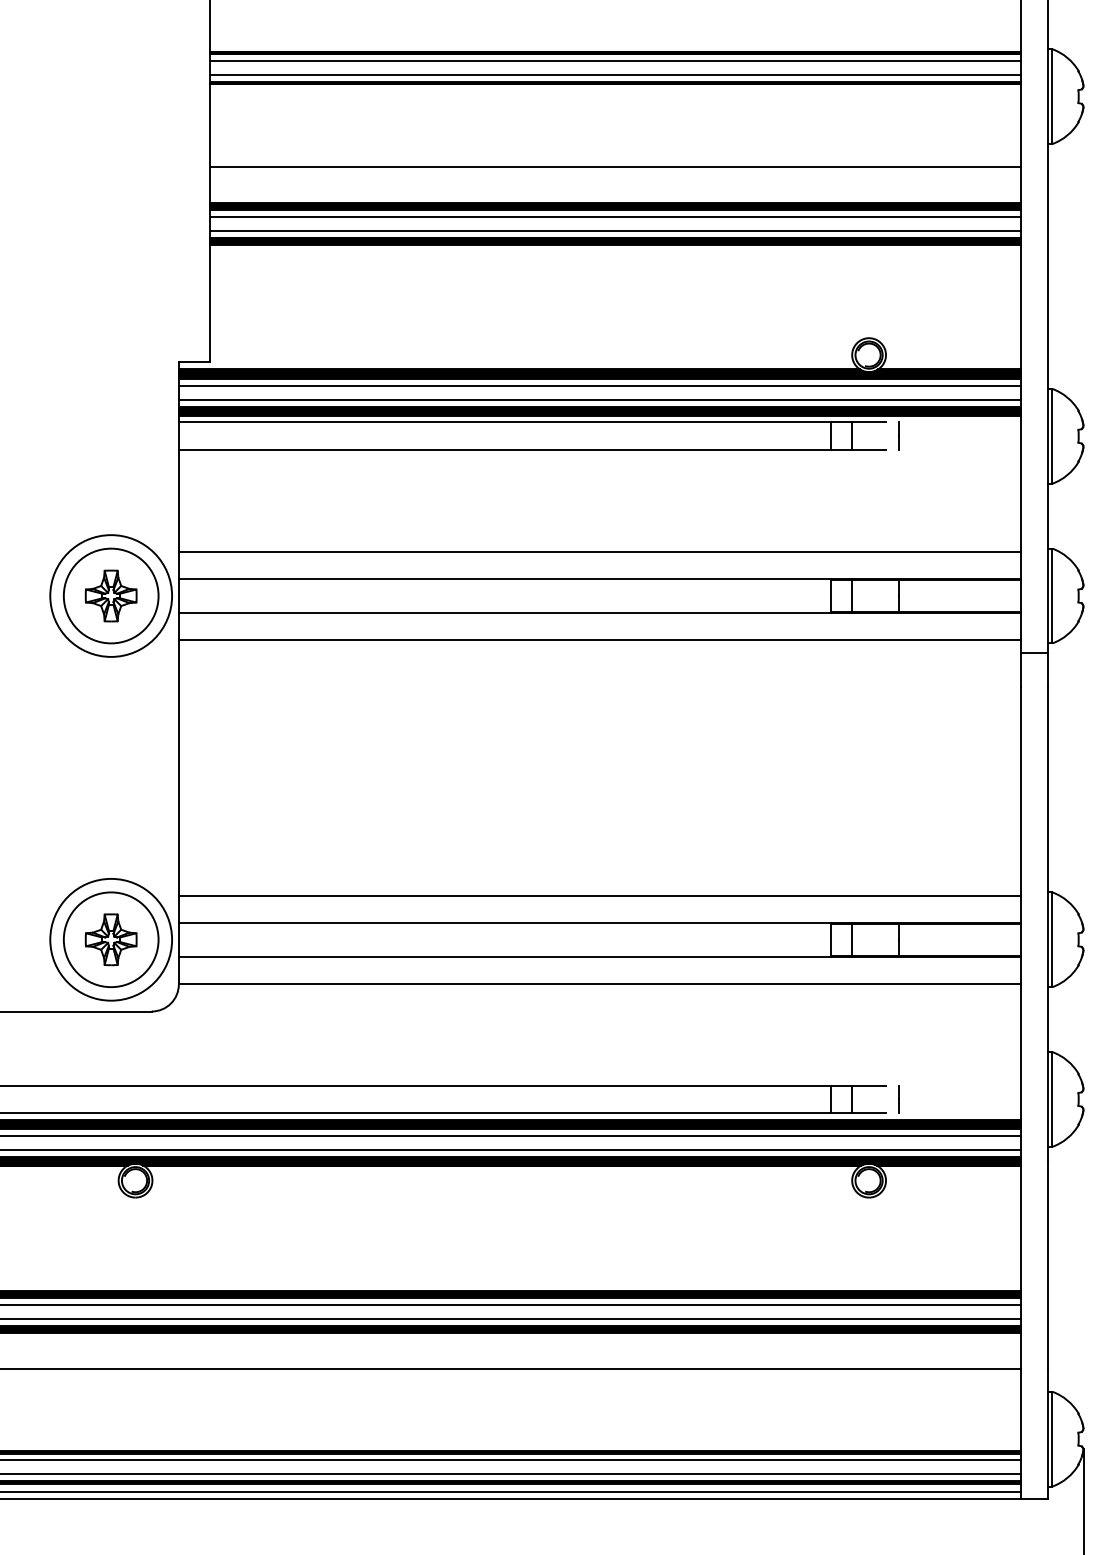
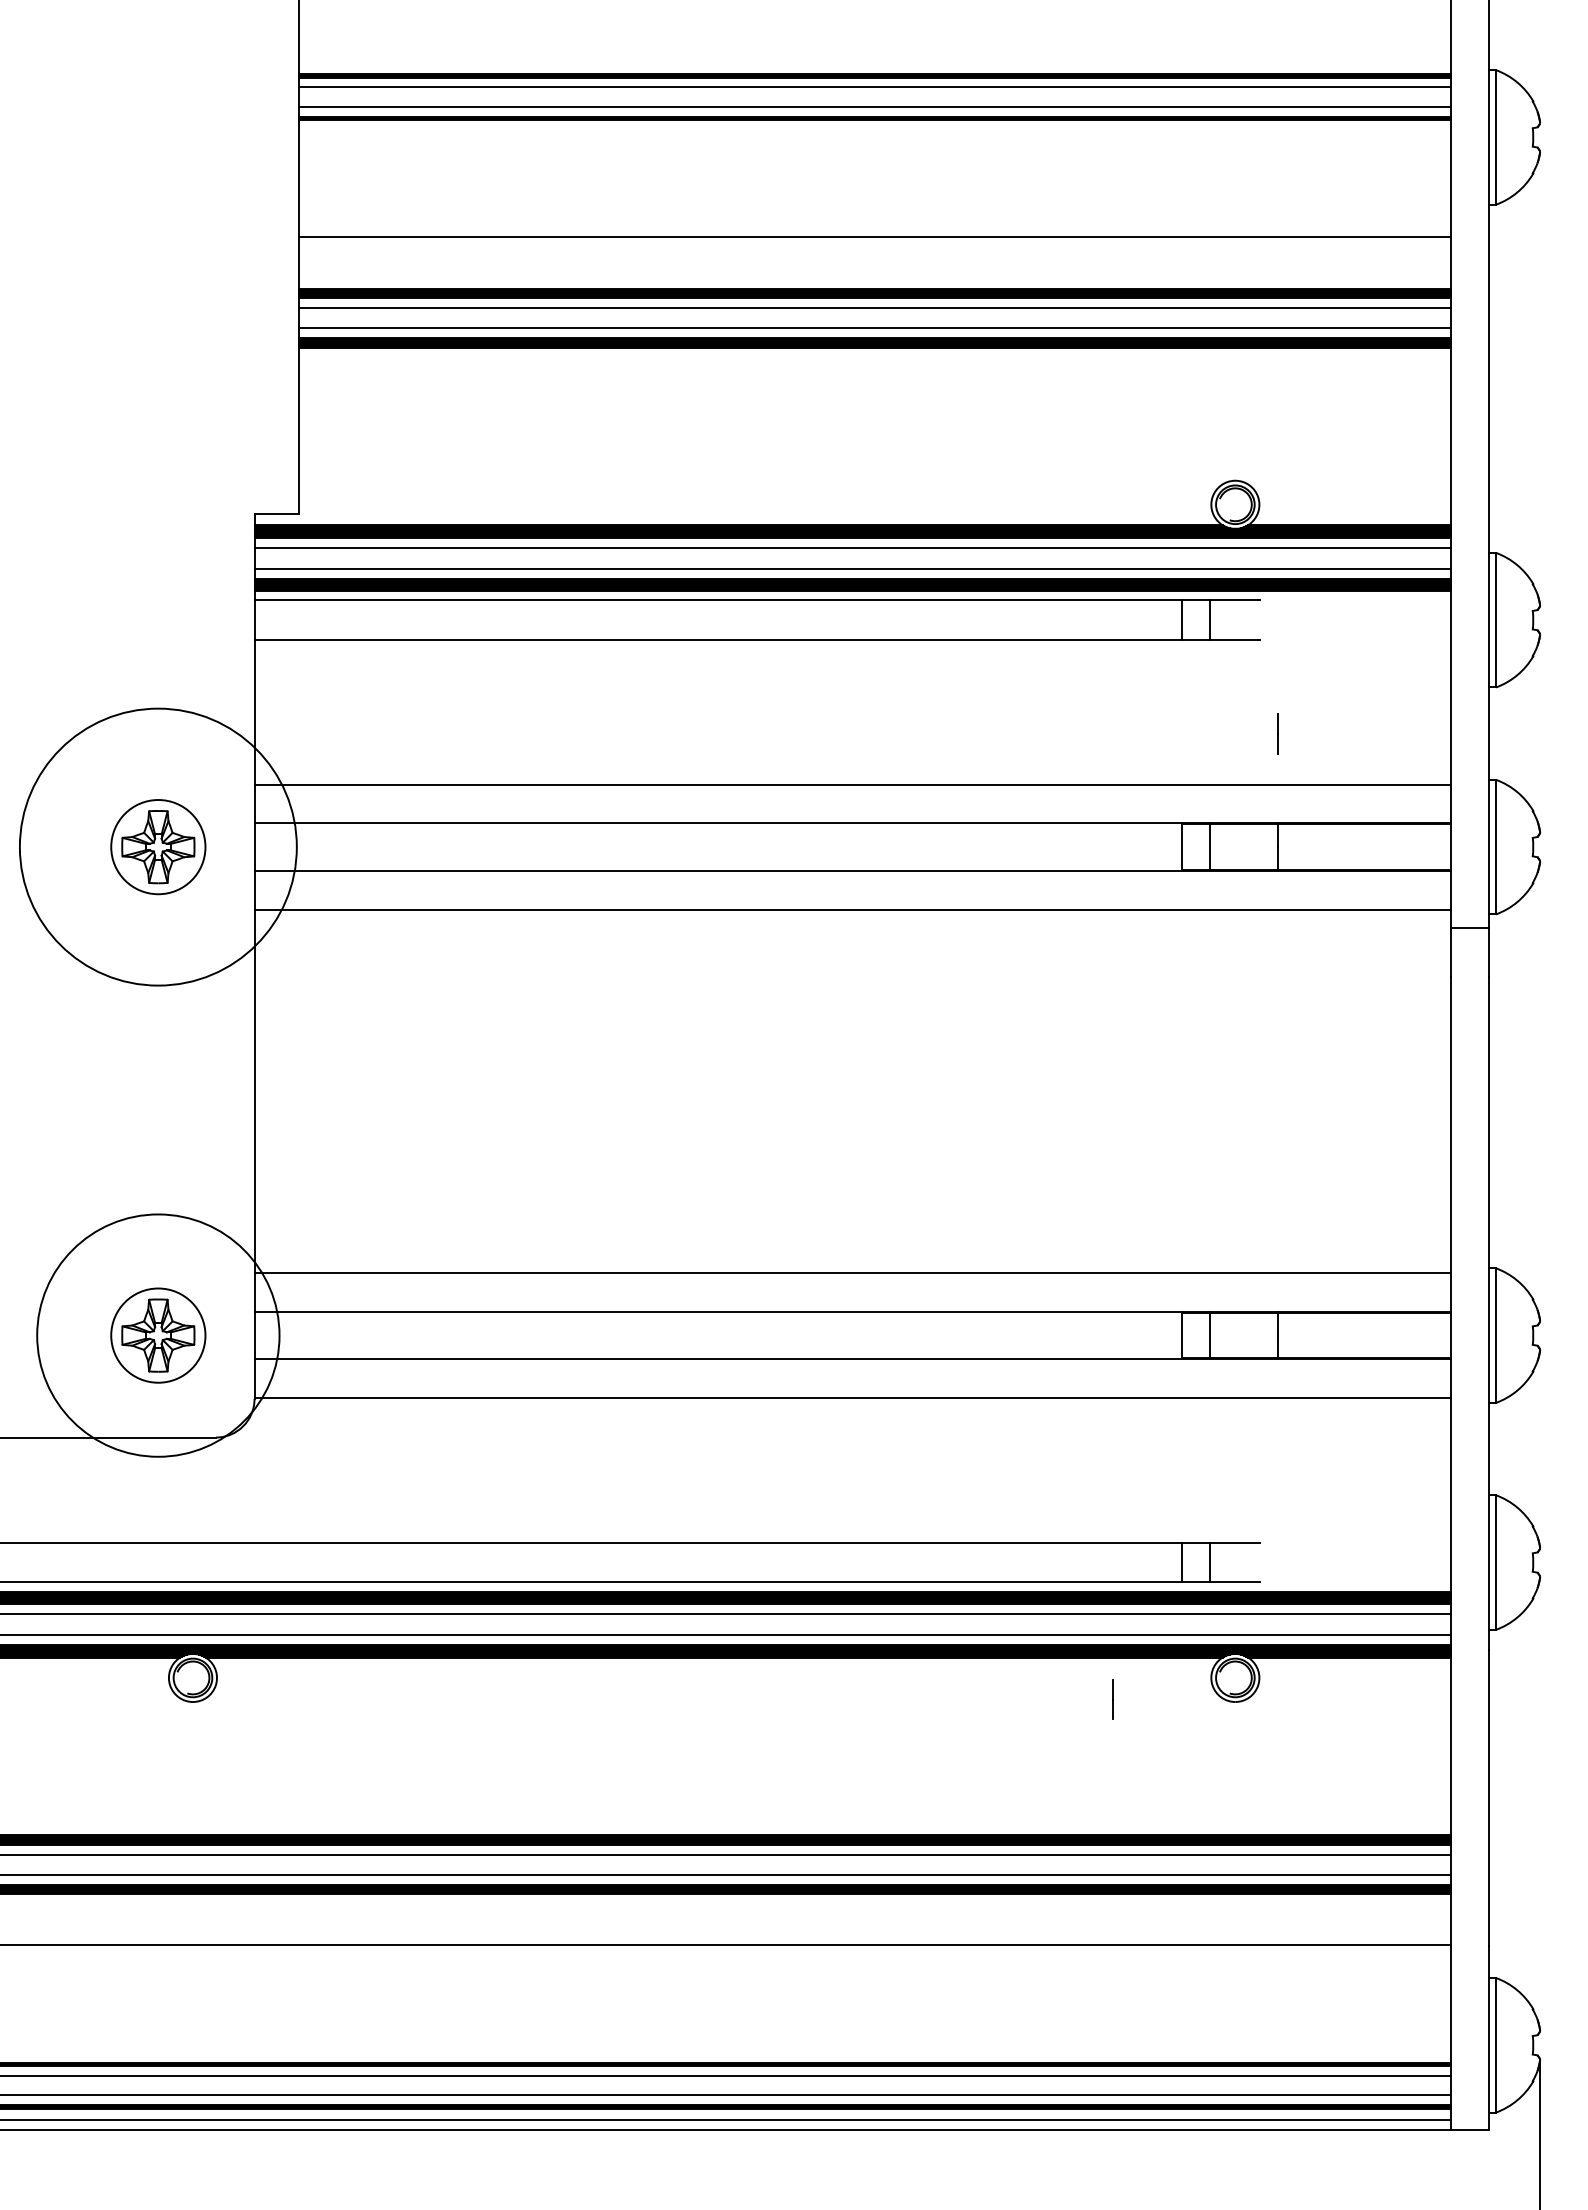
line: (898, 435) -> (1277, 733), moved
circle: (110, 595) -> (157, 846), size x1.6
circle: (111, 595) -> (158, 846), size x0.7
circle: (110, 939) -> (157, 1335), size x1.4
circle: (111, 939) -> (158, 1335), size x0.7
line: (898, 1099) -> (1112, 1699), moved

